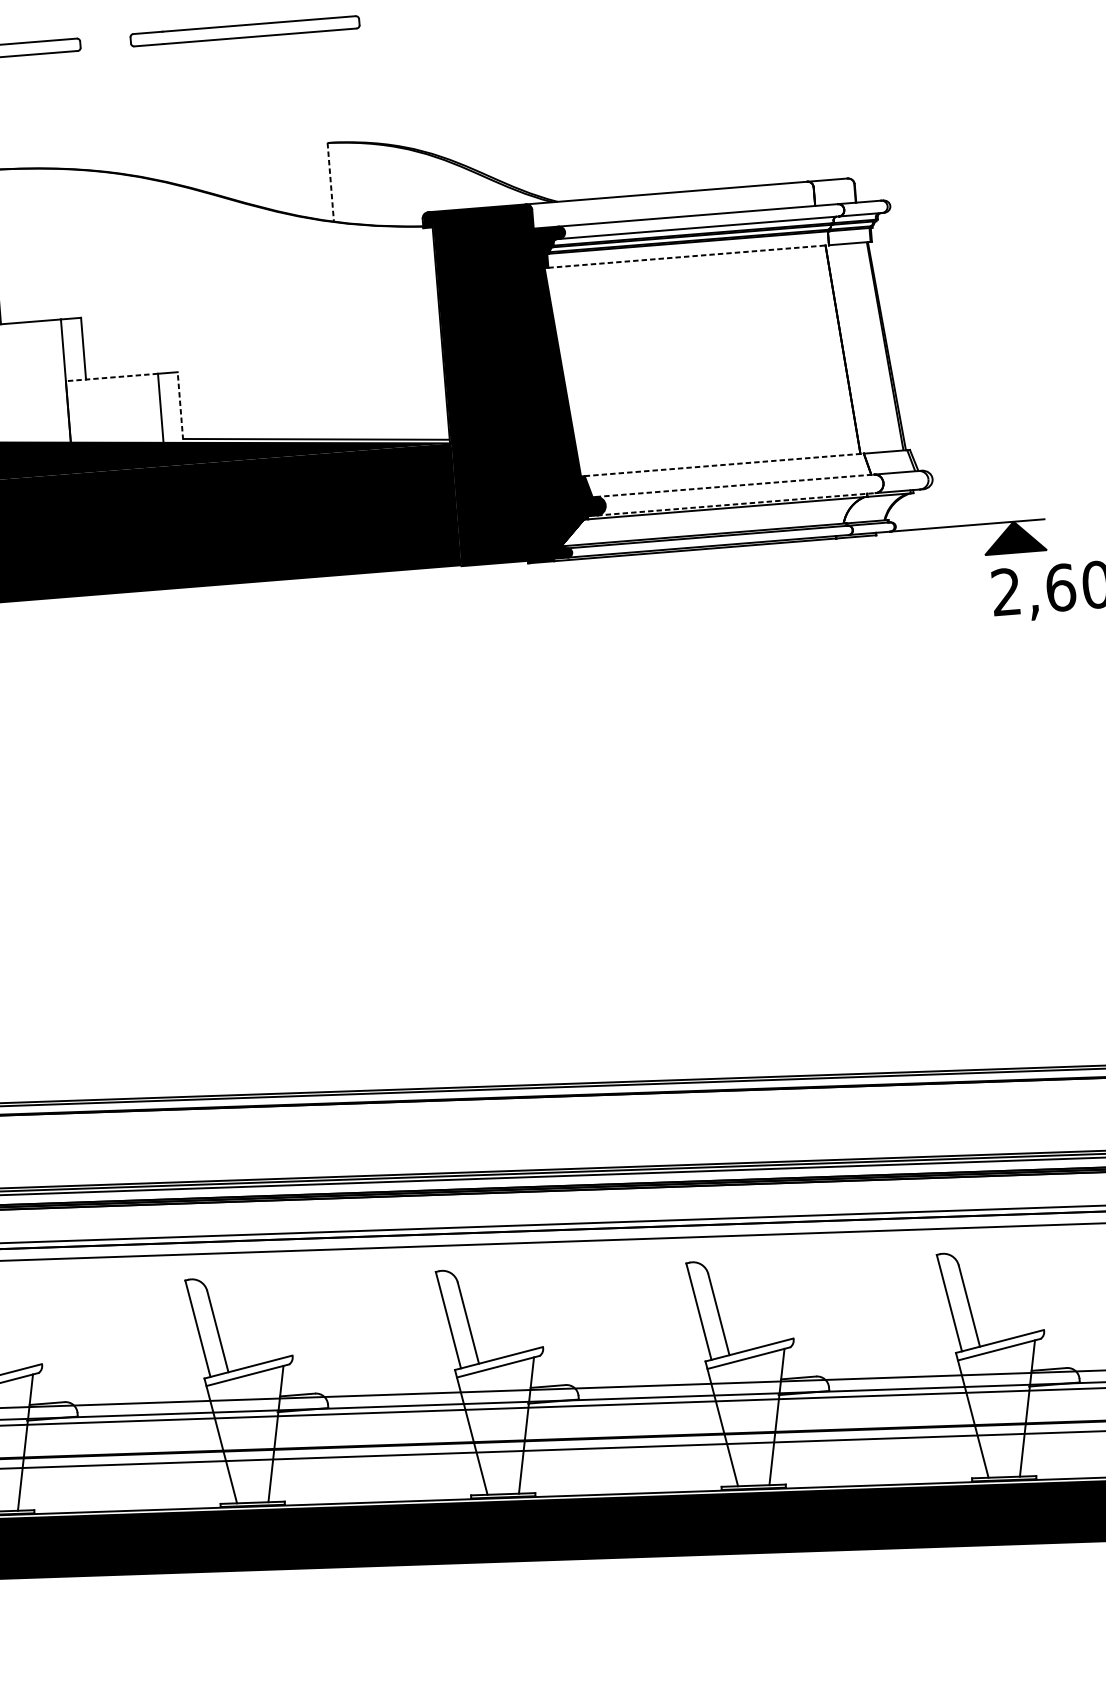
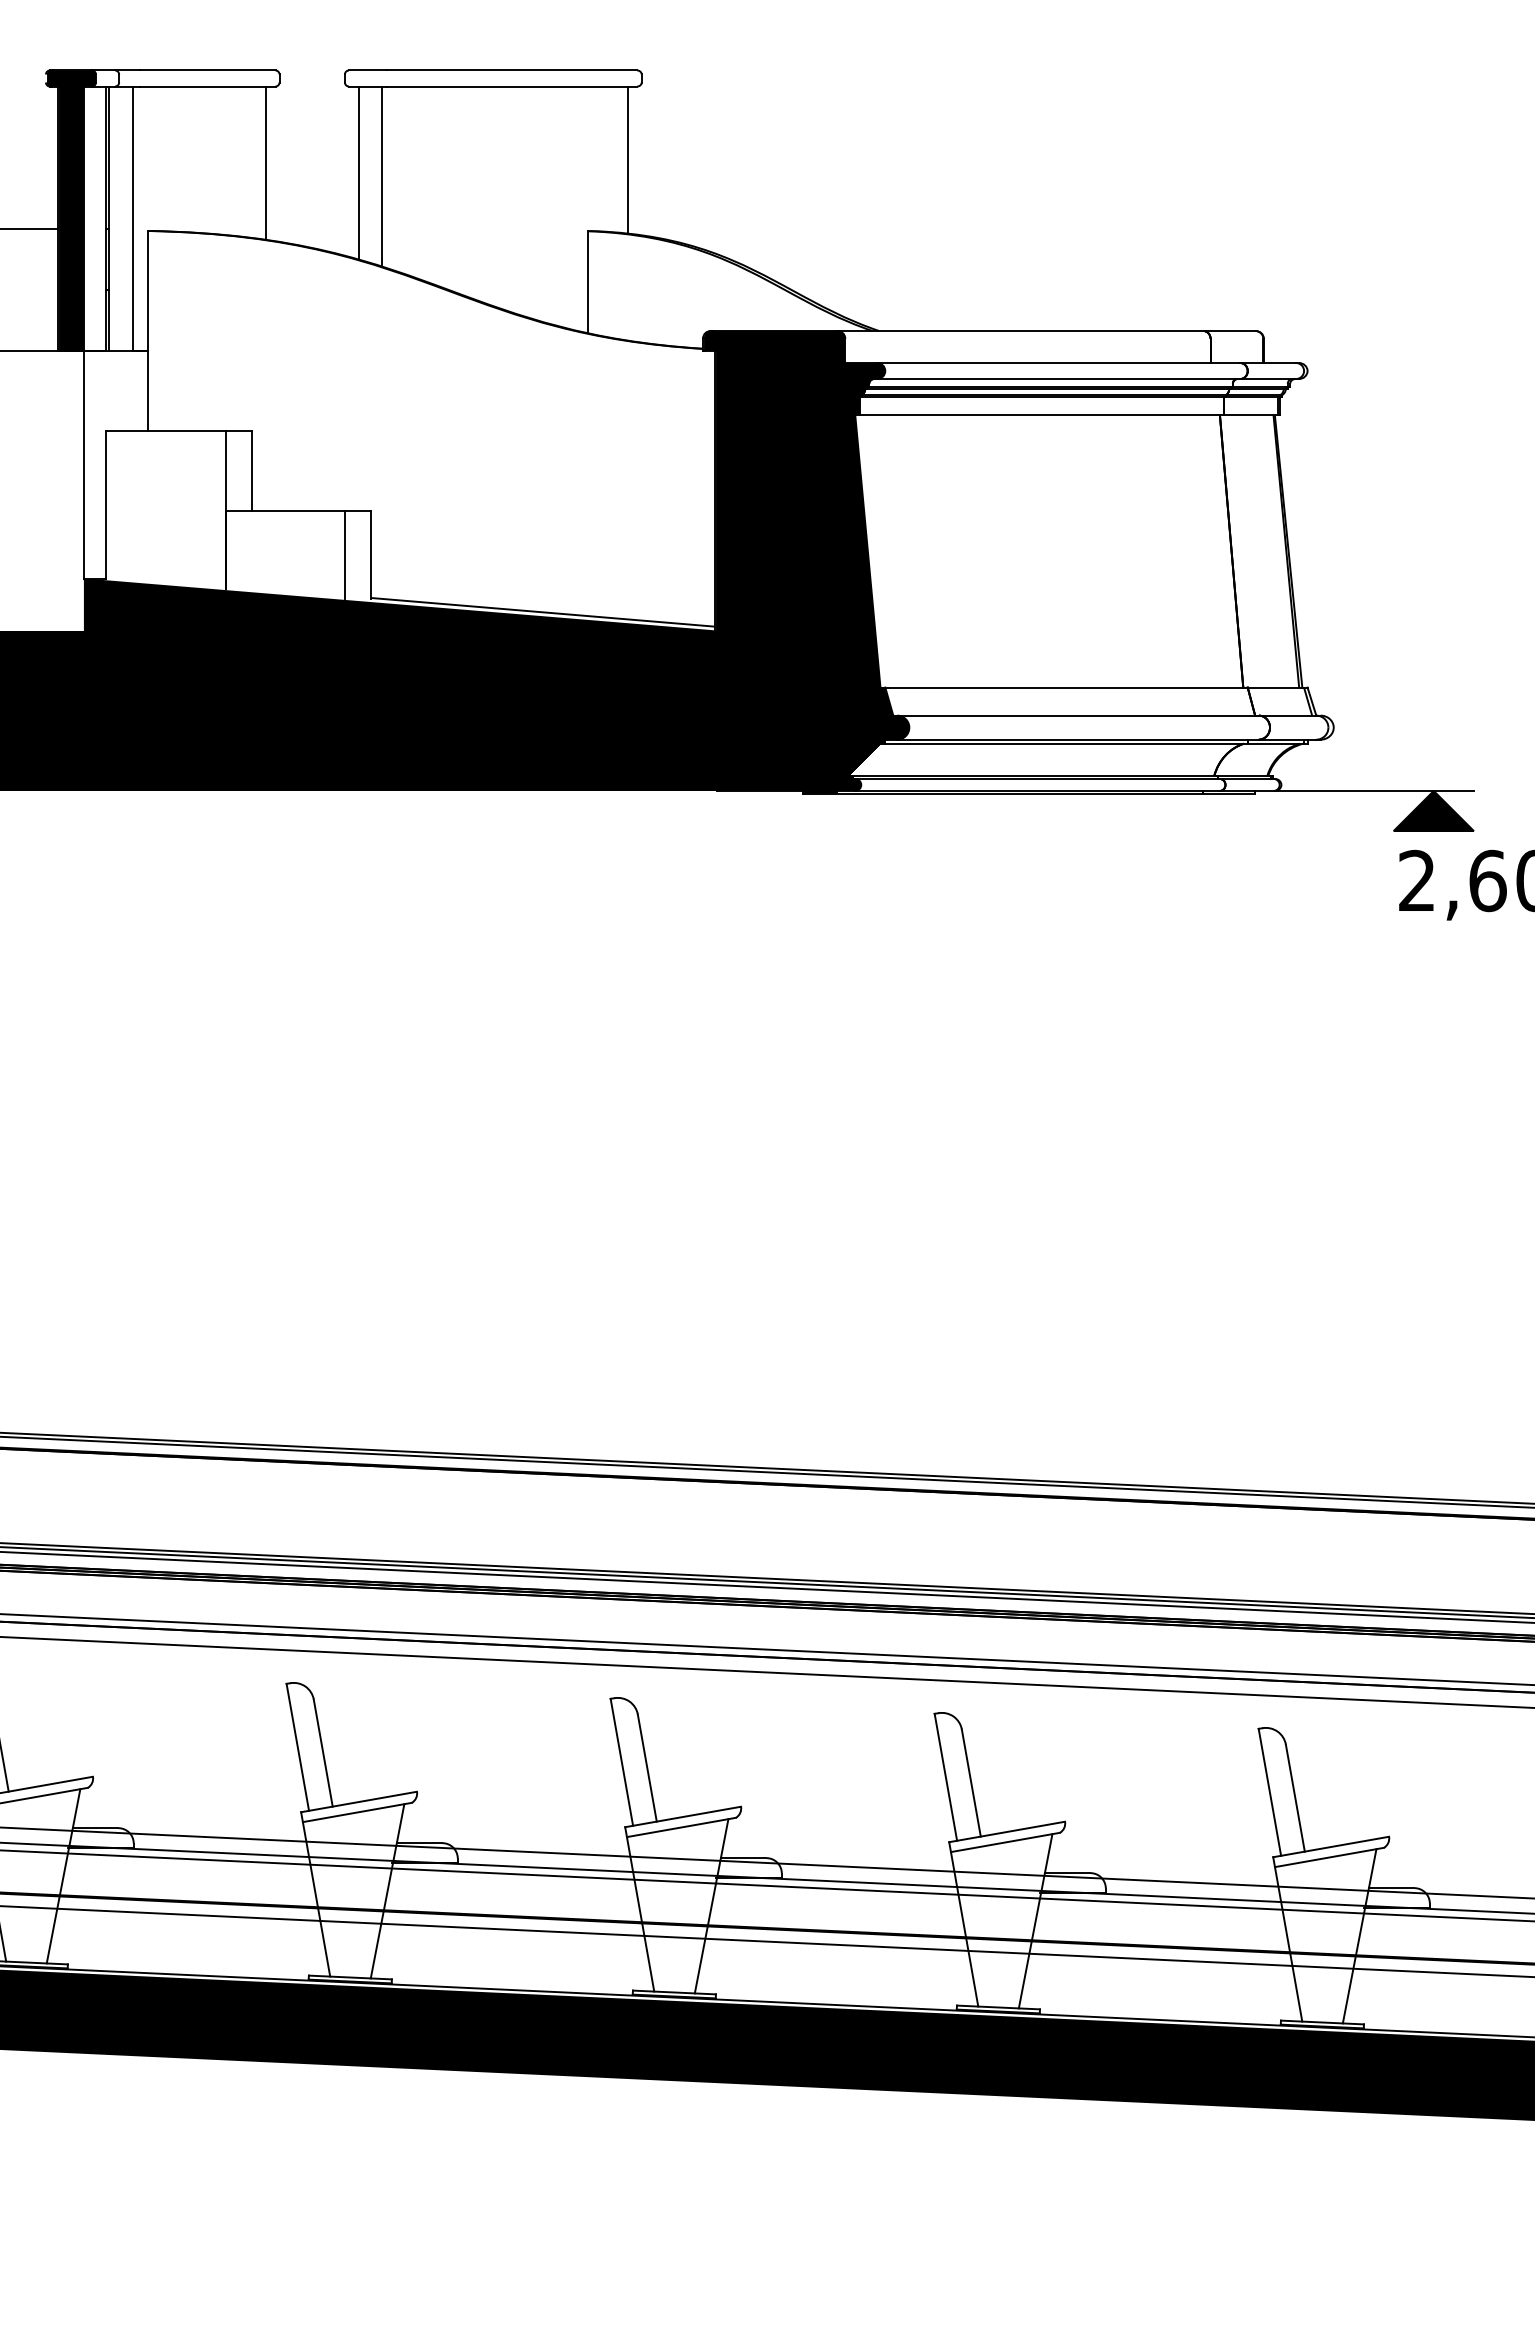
line: (354, 85) -> (628, 159), added
line: (74, 110) -> (265, 162), added
line: (147, 111) -> (359, 172), added
line: (165, 113) -> (381, 176), added
line: (331, 182) -> (588, 282), dashed -> solid
line: (688, 256) -> (1042, 415), dashed -> solid
line: (111, 377) -> (285, 511), dashed -> solid
line: (180, 406) -> (371, 555), dashed -> solid
line: (725, 464) -> (1067, 687), dashed -> solid
line: (735, 485) -> (1078, 715), dashed -> solid
line: (736, 504) -> (1078, 739), dashed -> solid

